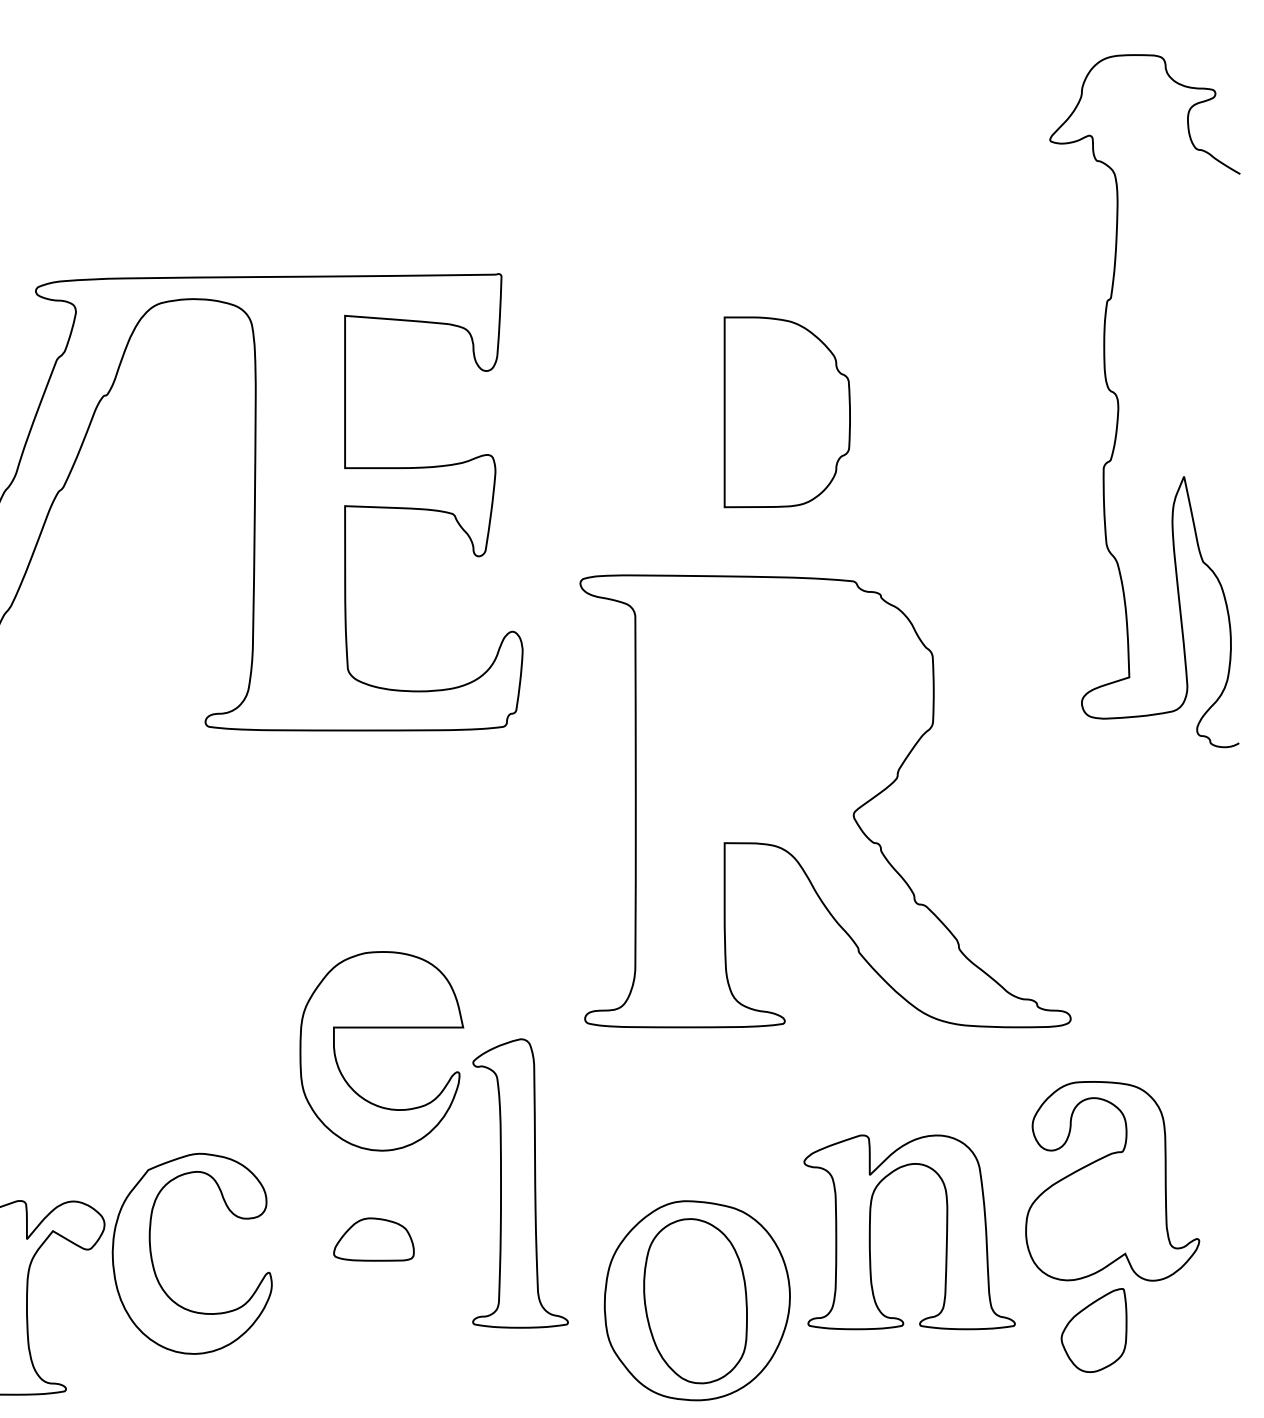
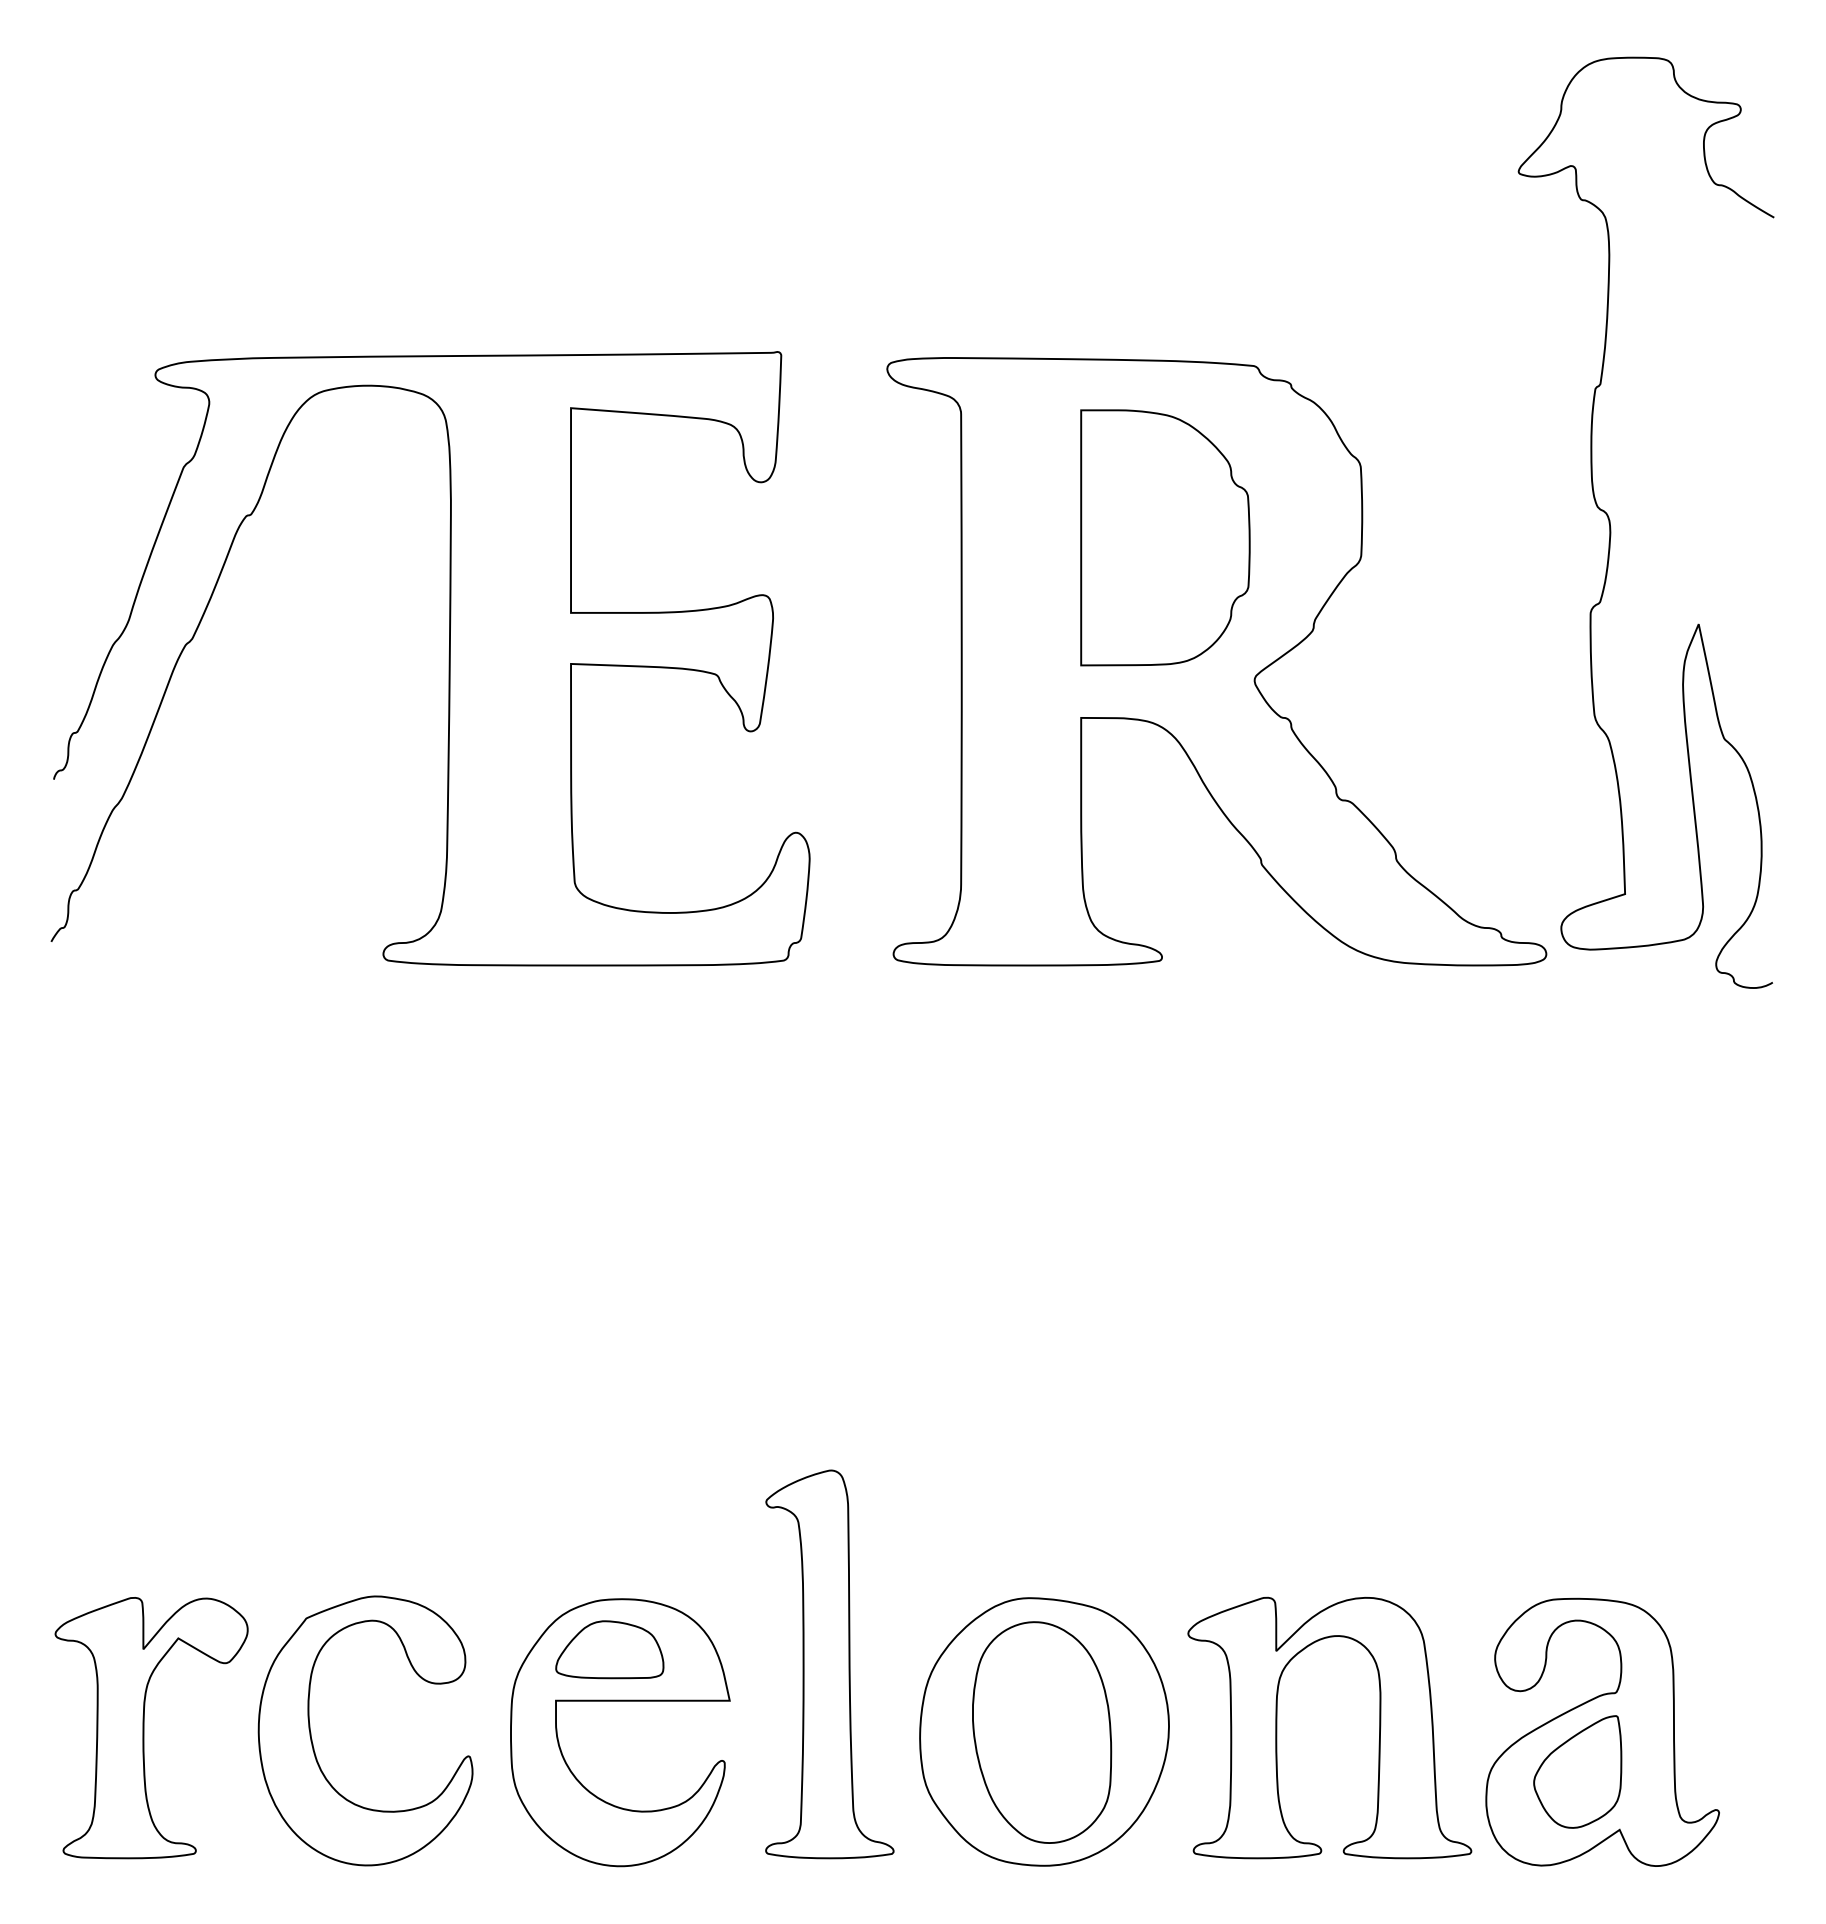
part: (825, 801) -> (1216, 661), moved
part: (381, 1028) -> (620, 1701), moved
part: (1112, 1180) -> (1602, 1731), moved
part: (520, 1183) -> (829, 1664), moved
part: (946, 1231) -> (1379, 1727), moved
part: (153, 1263) -> (313, 1743), moved

